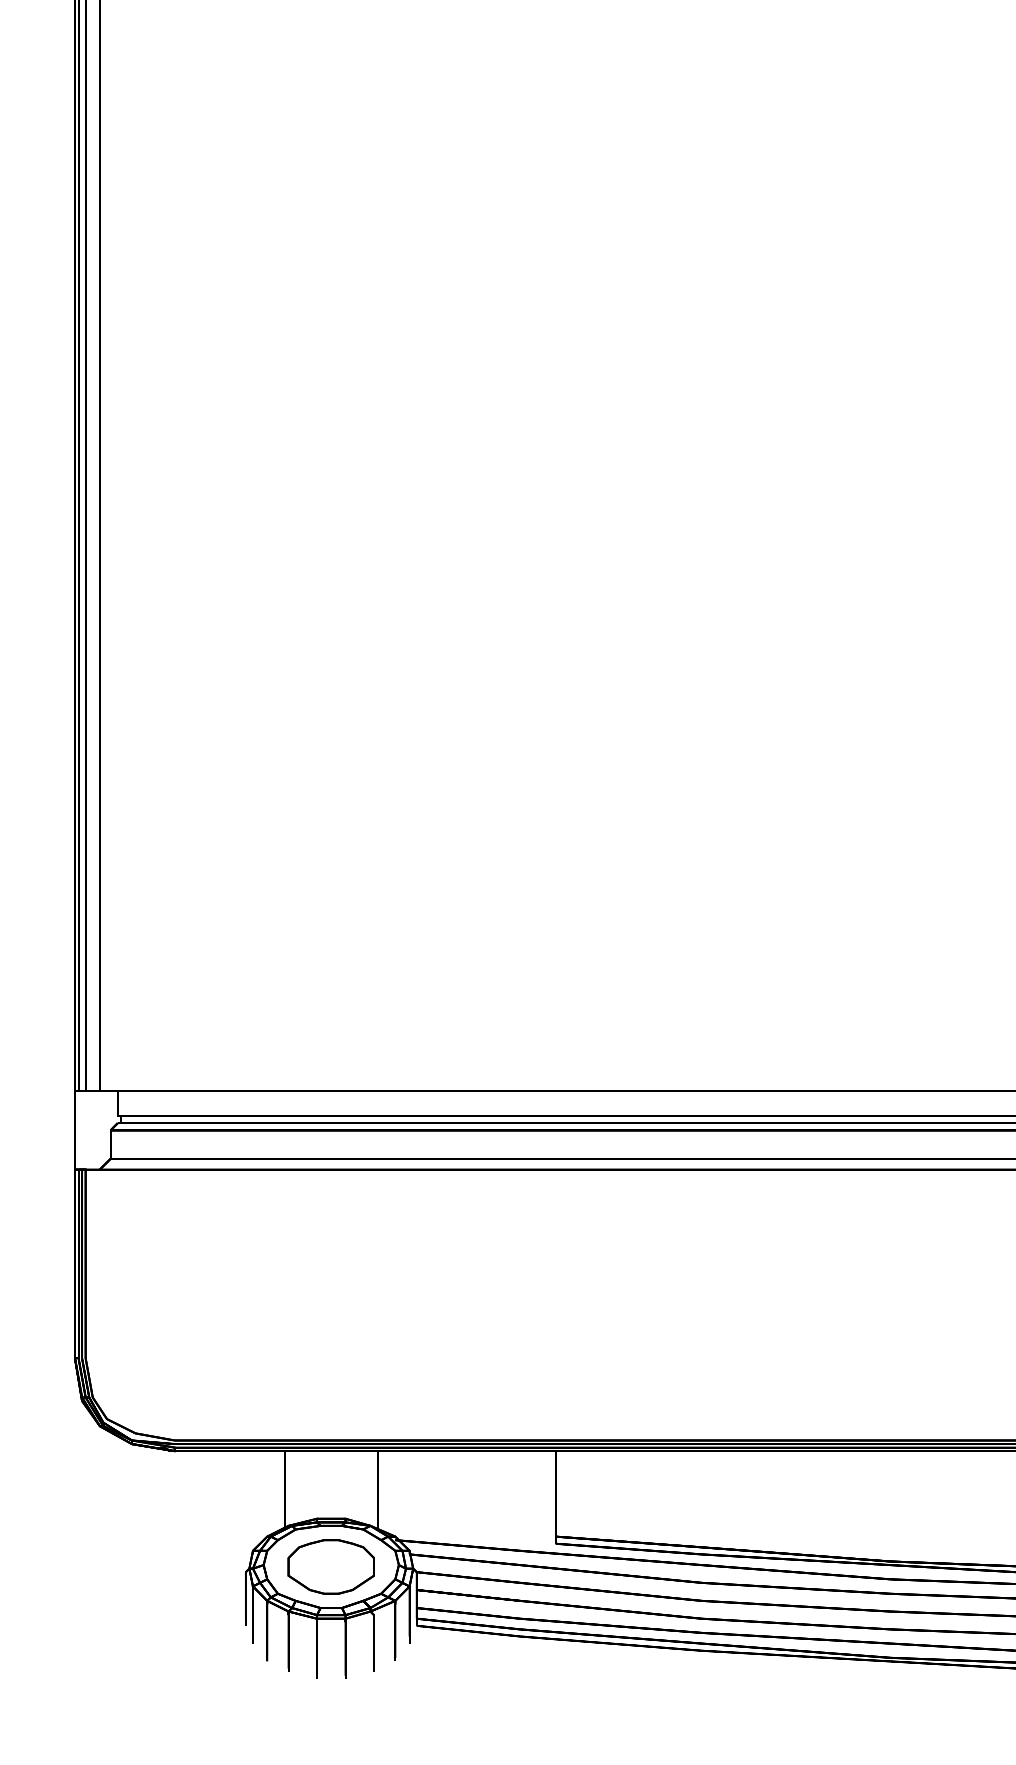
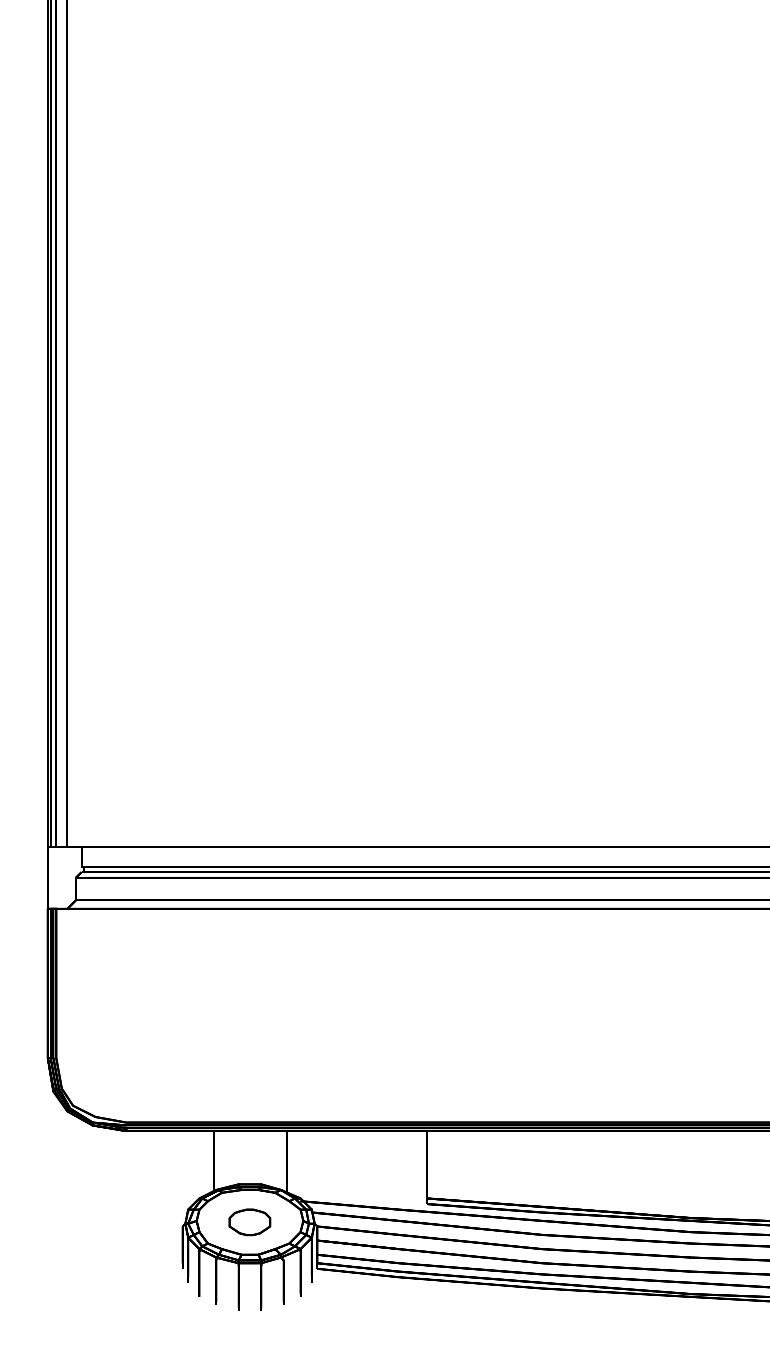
part: (330, 1566) -> (249, 1222), size x0.6

